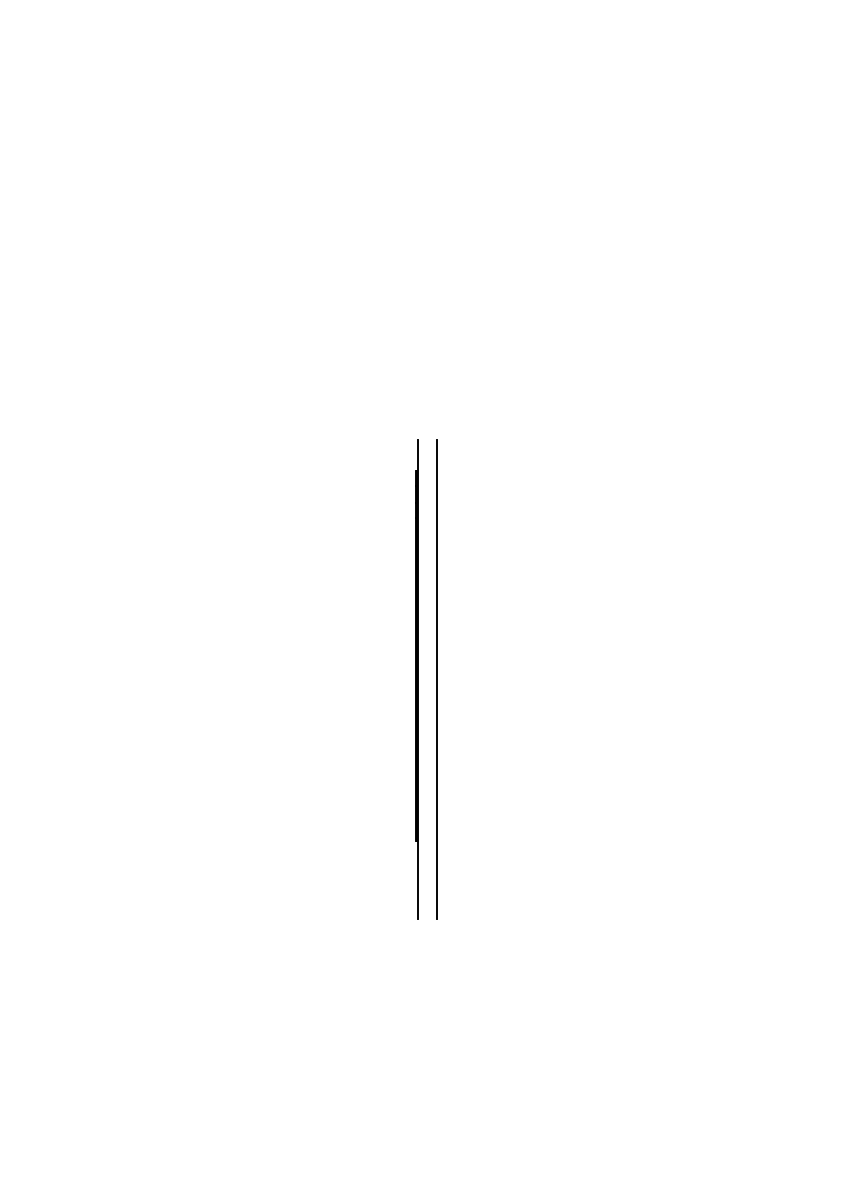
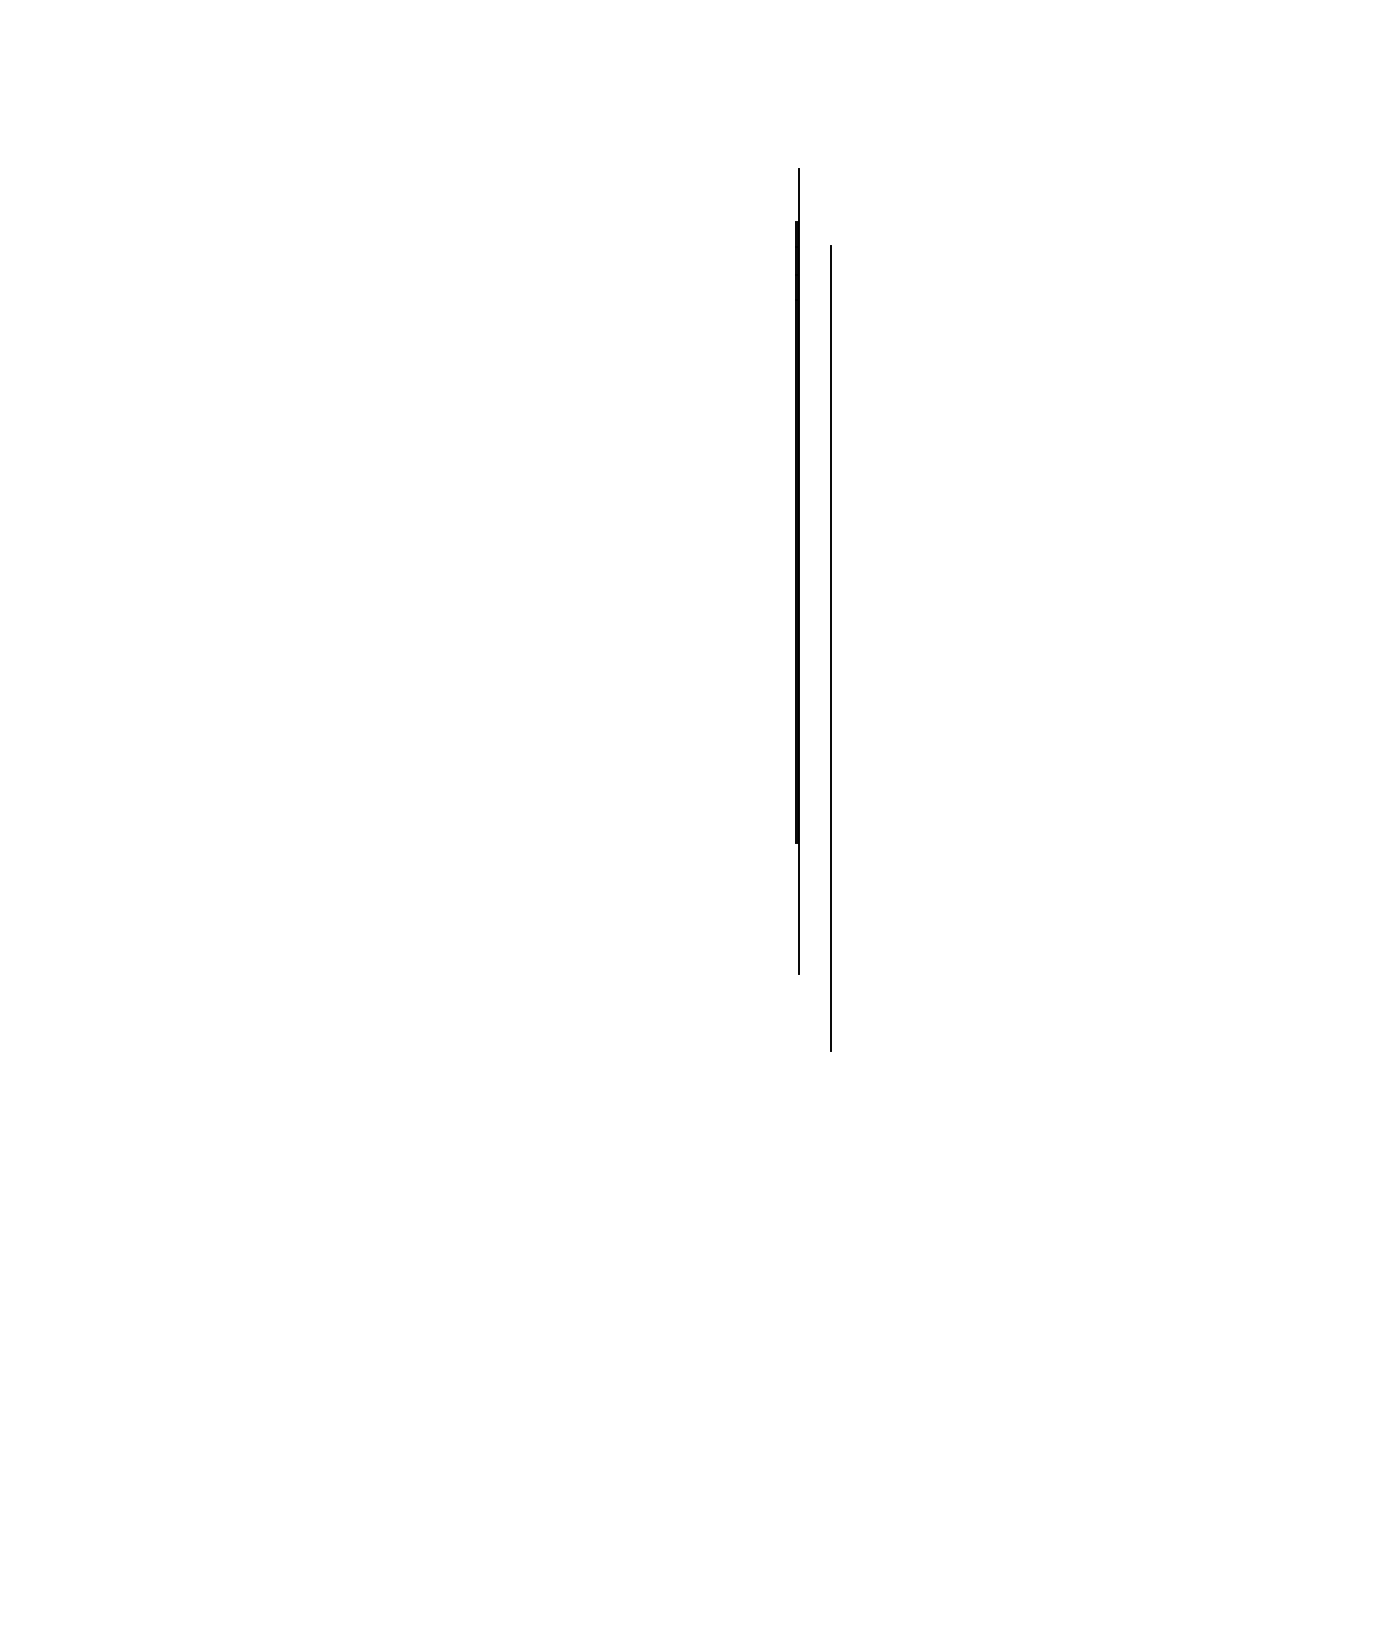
line: (416, 679) -> (796, 571), moved

